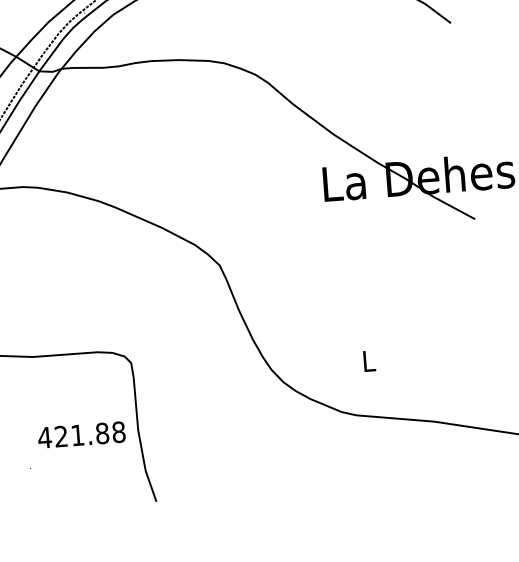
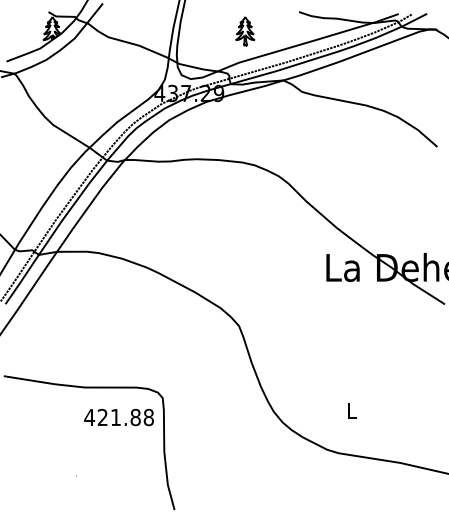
text: (80, 435) -> (118, 417), moved

